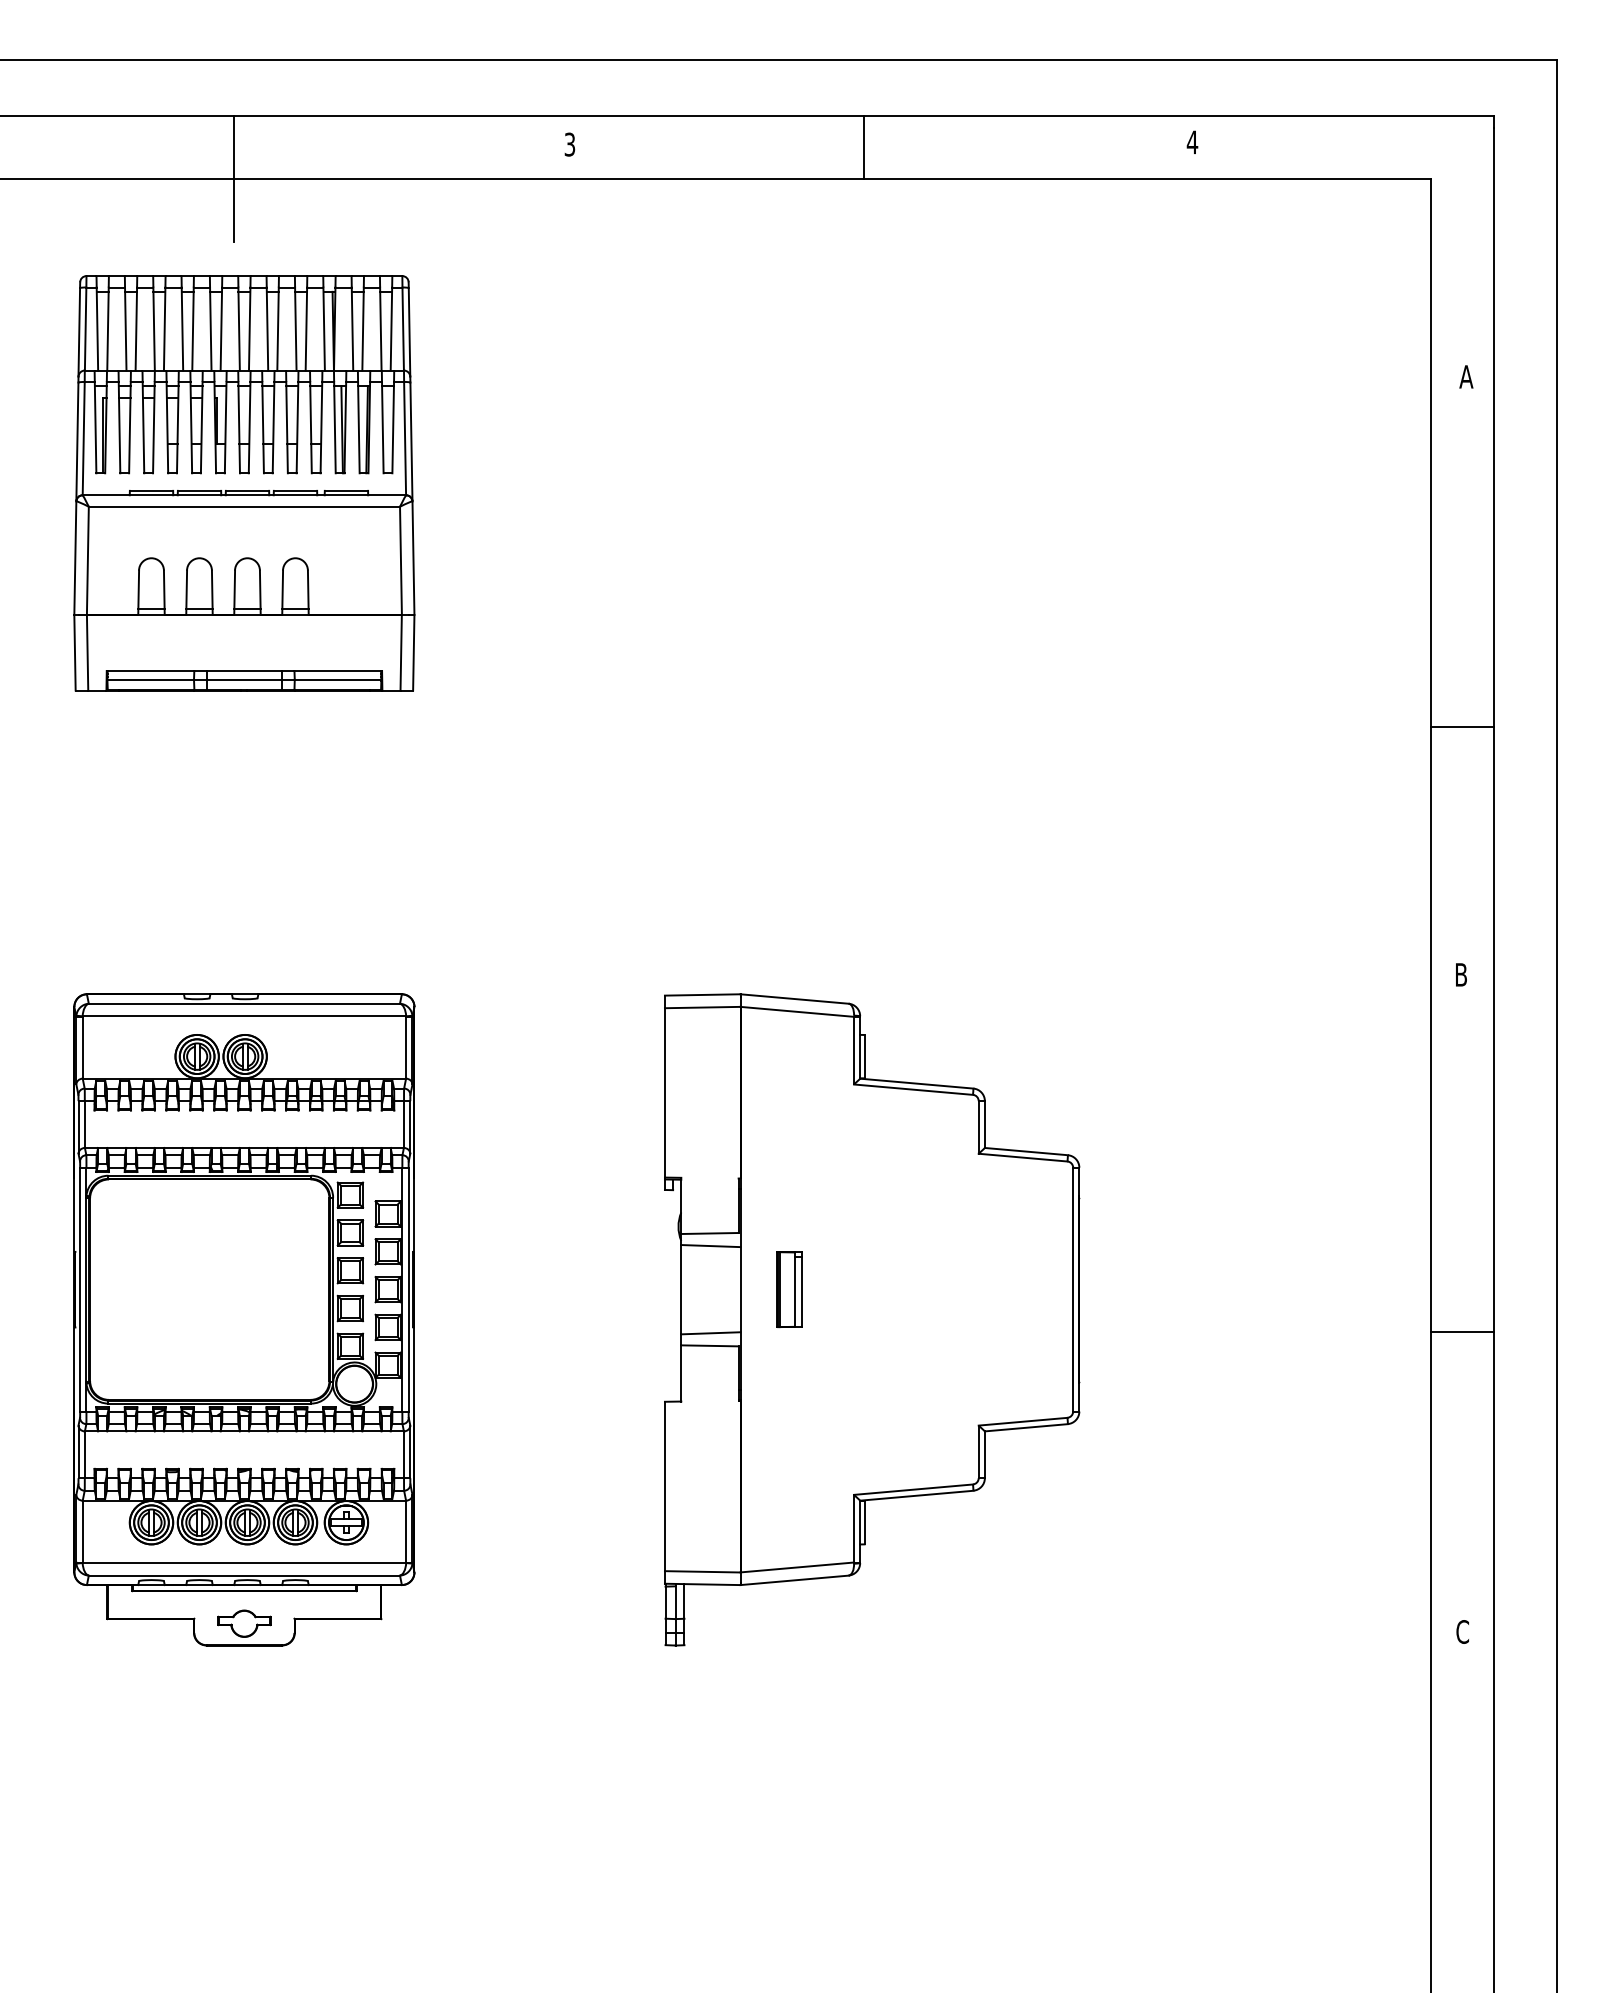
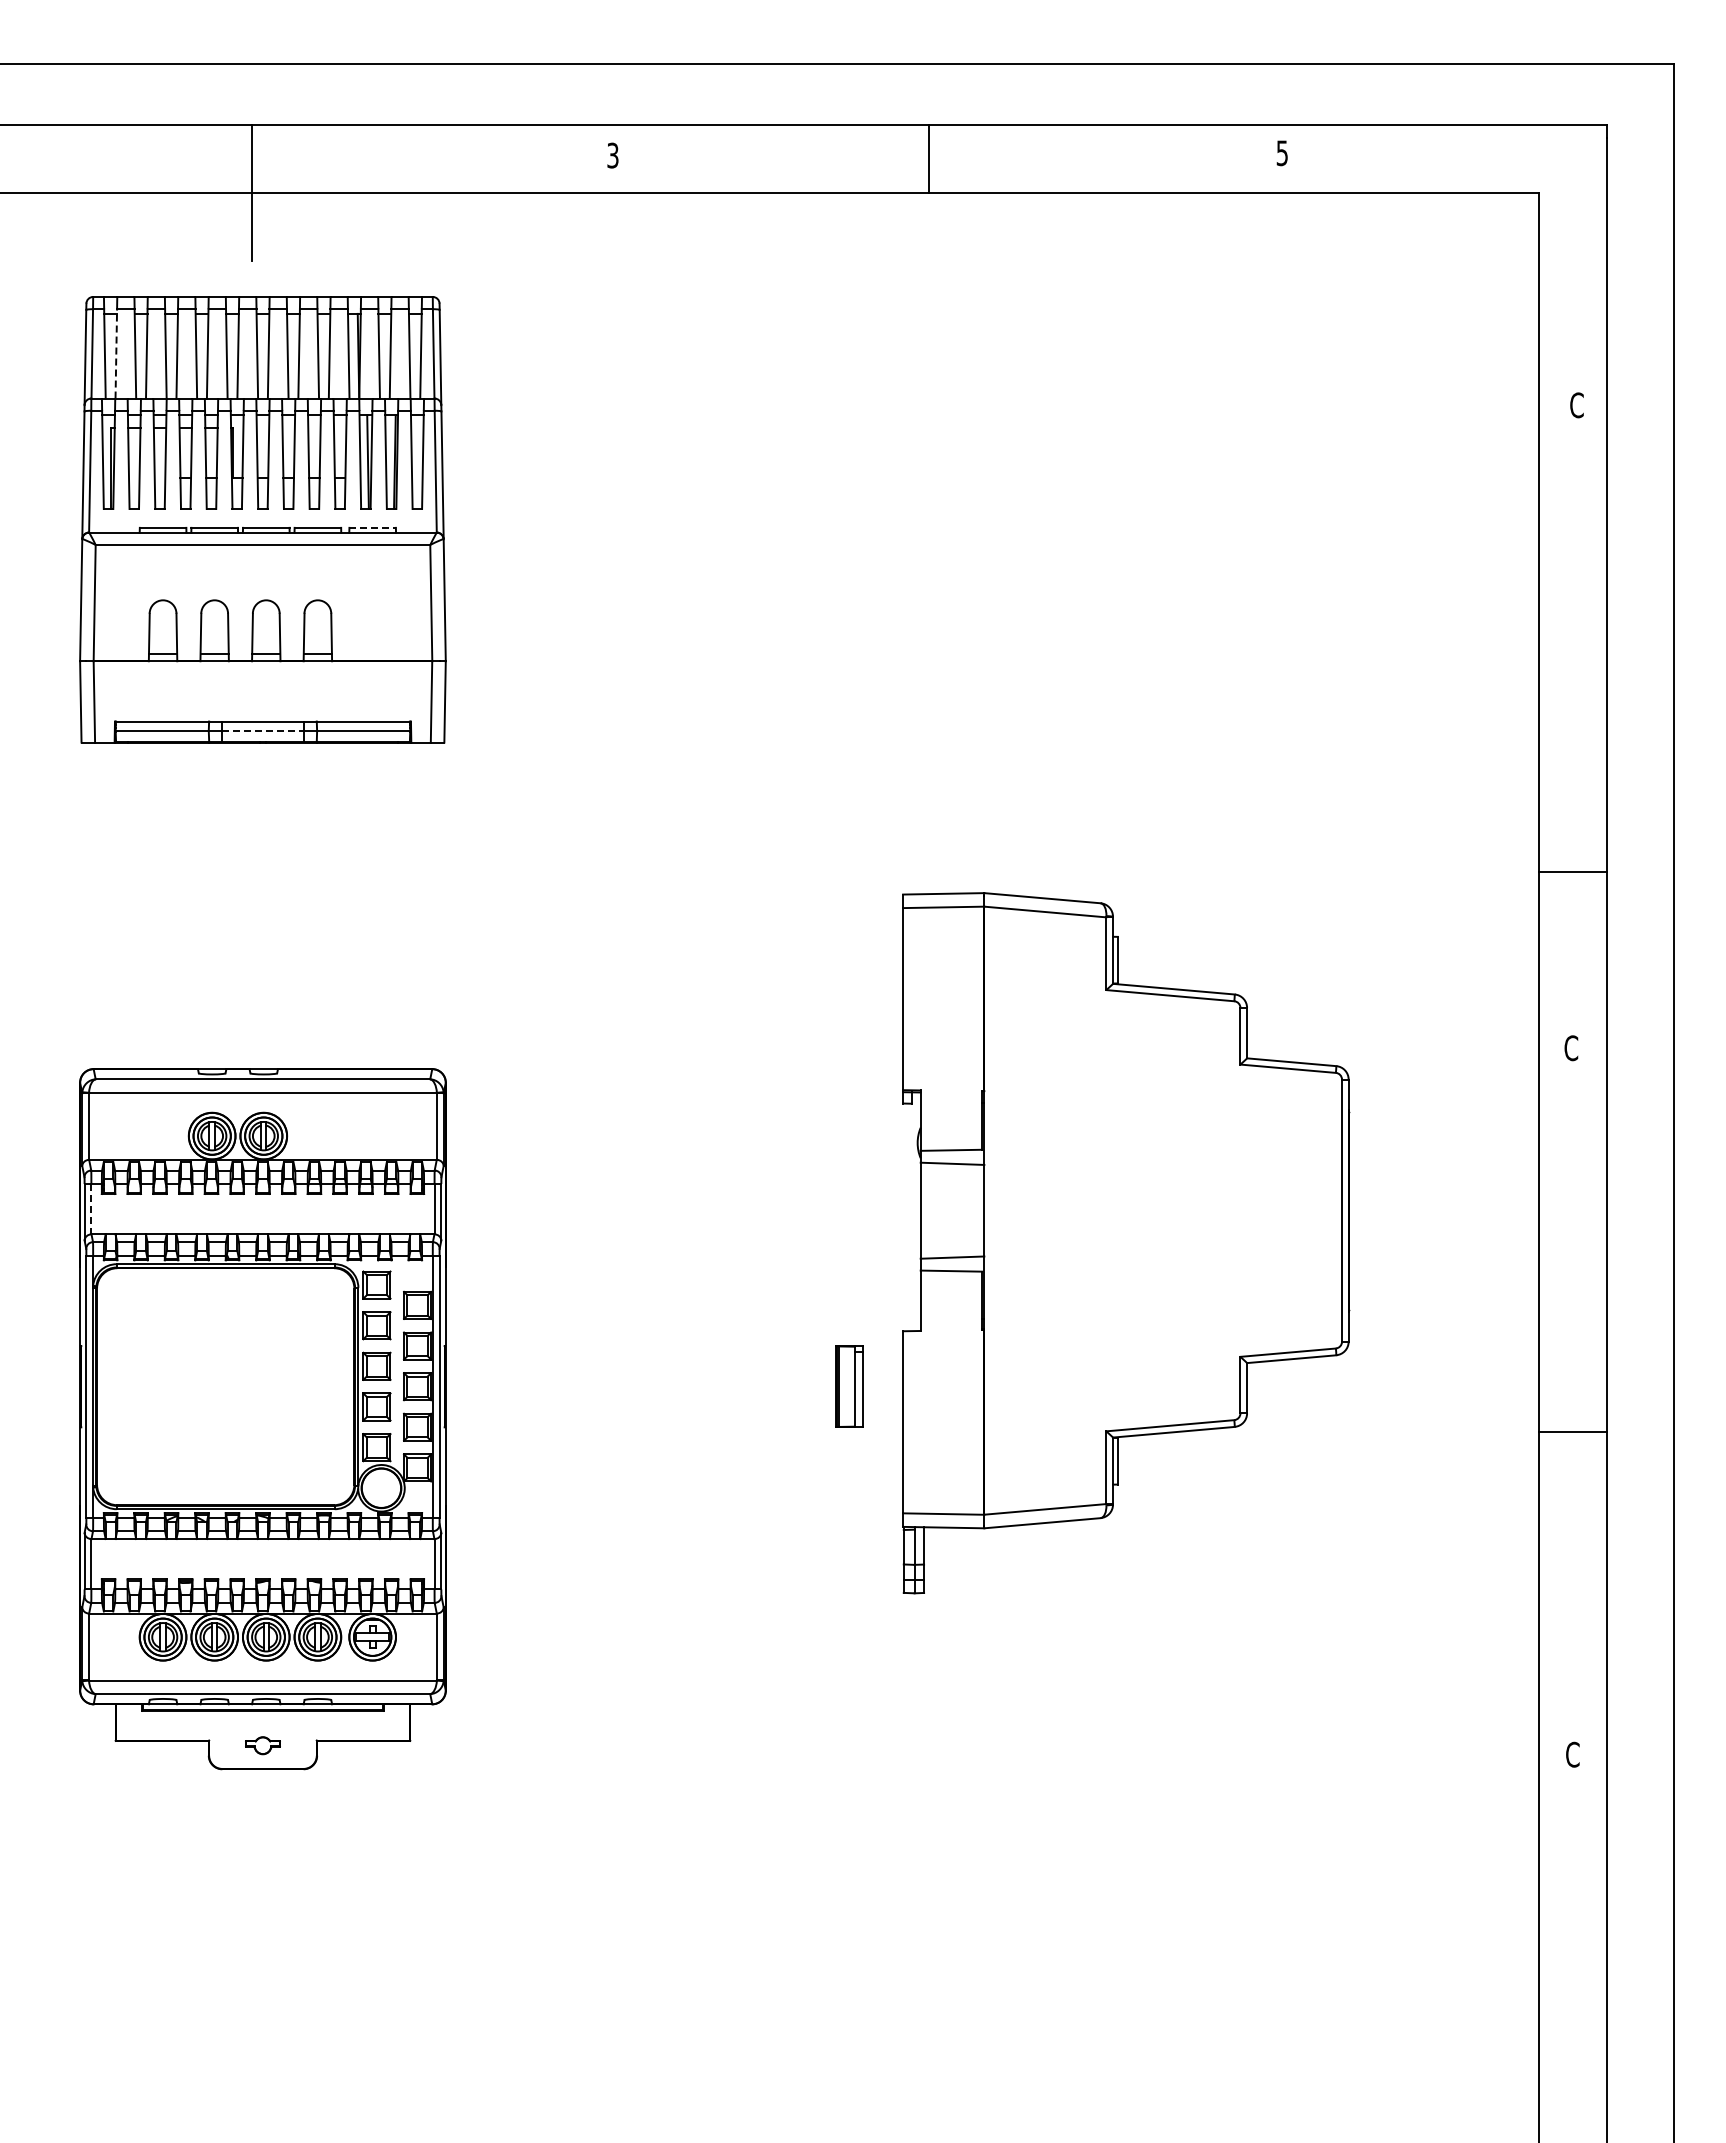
text: (1192, 142) -> (1282, 153), 4 -> 5
line: (108, 328) -> (116, 353), solid -> dashed
text: (1466, 377) -> (1576, 405), A -> C
line: (347, 490) -> (373, 527), solid -> dashed
line: (243, 680) -> (262, 731), solid -> dashed
line: (1462, 726) -> (1572, 871), moved
text: (1461, 975) -> (1571, 1048), B -> C
line: (84, 1124) -> (91, 1209), solid -> dashed
part: (872, 1320) -> (1126, 1243), moved
part: (243, 1623) -> (262, 1745), size x0.6

